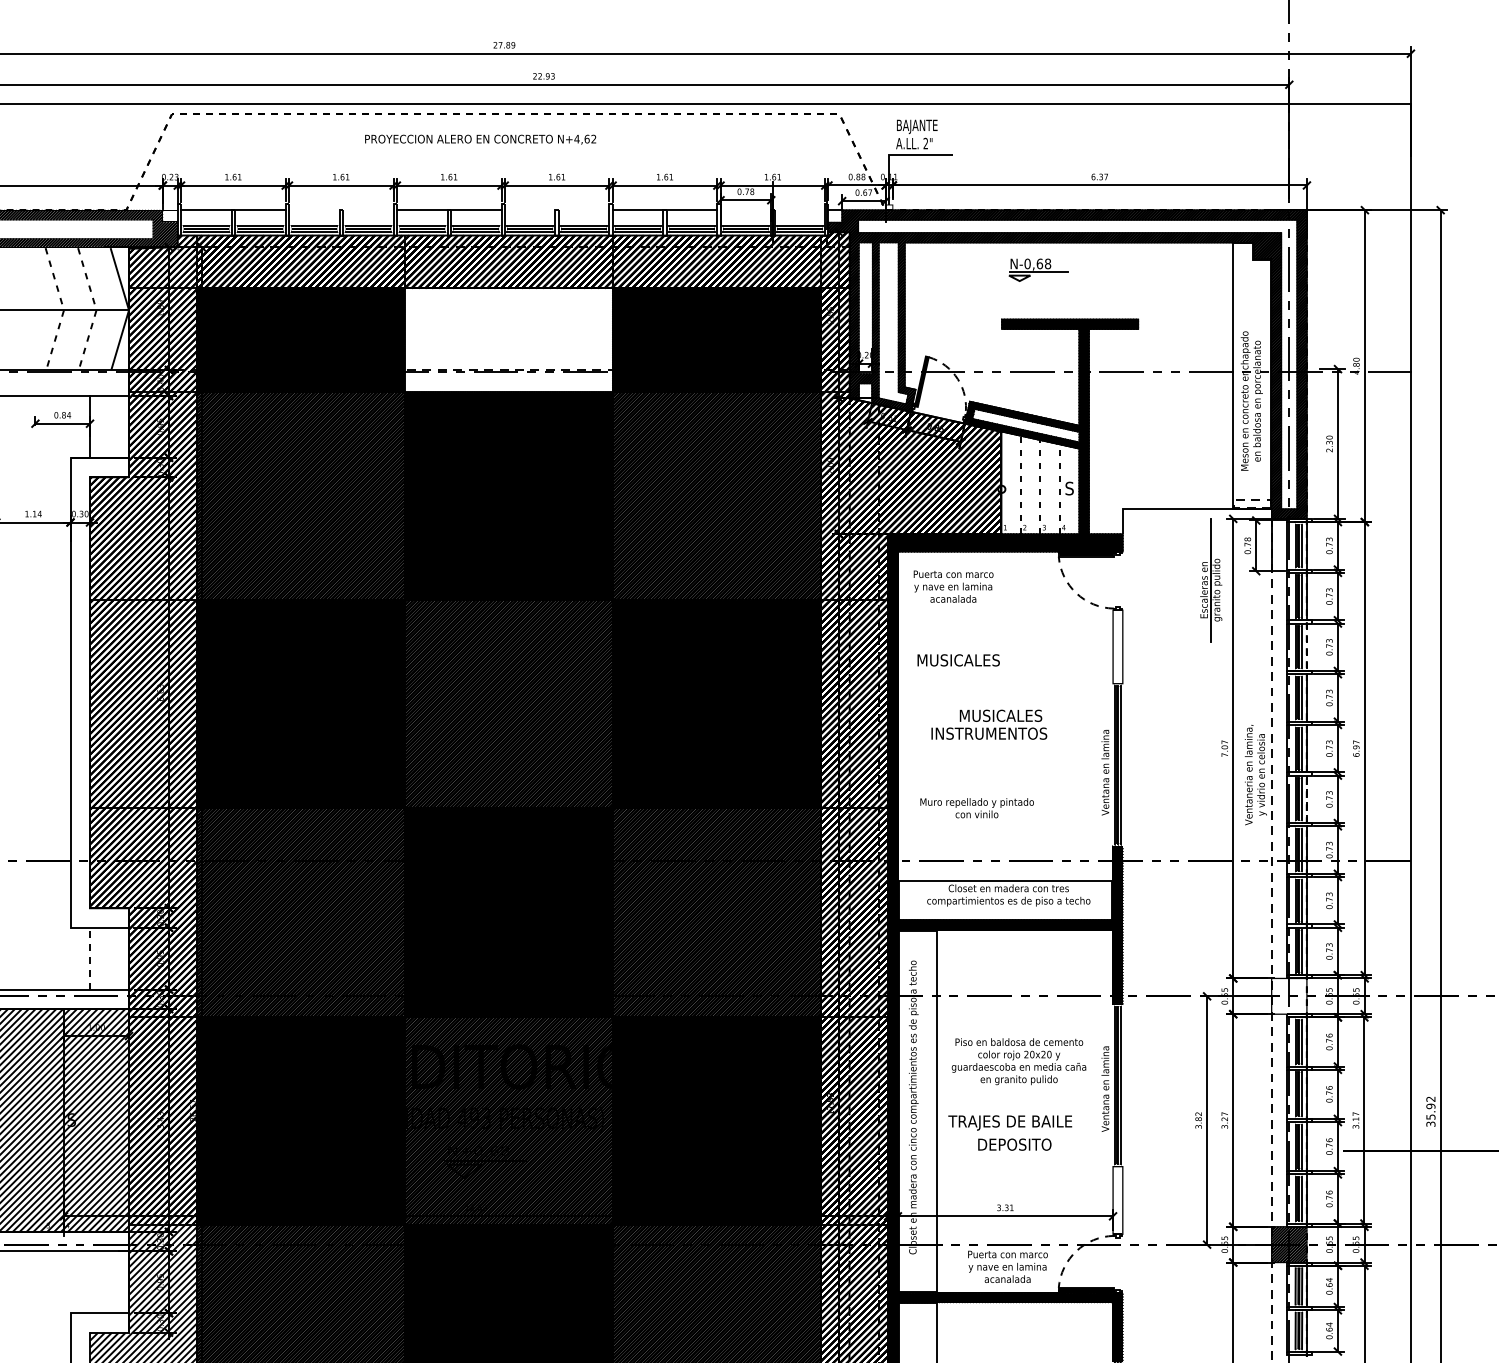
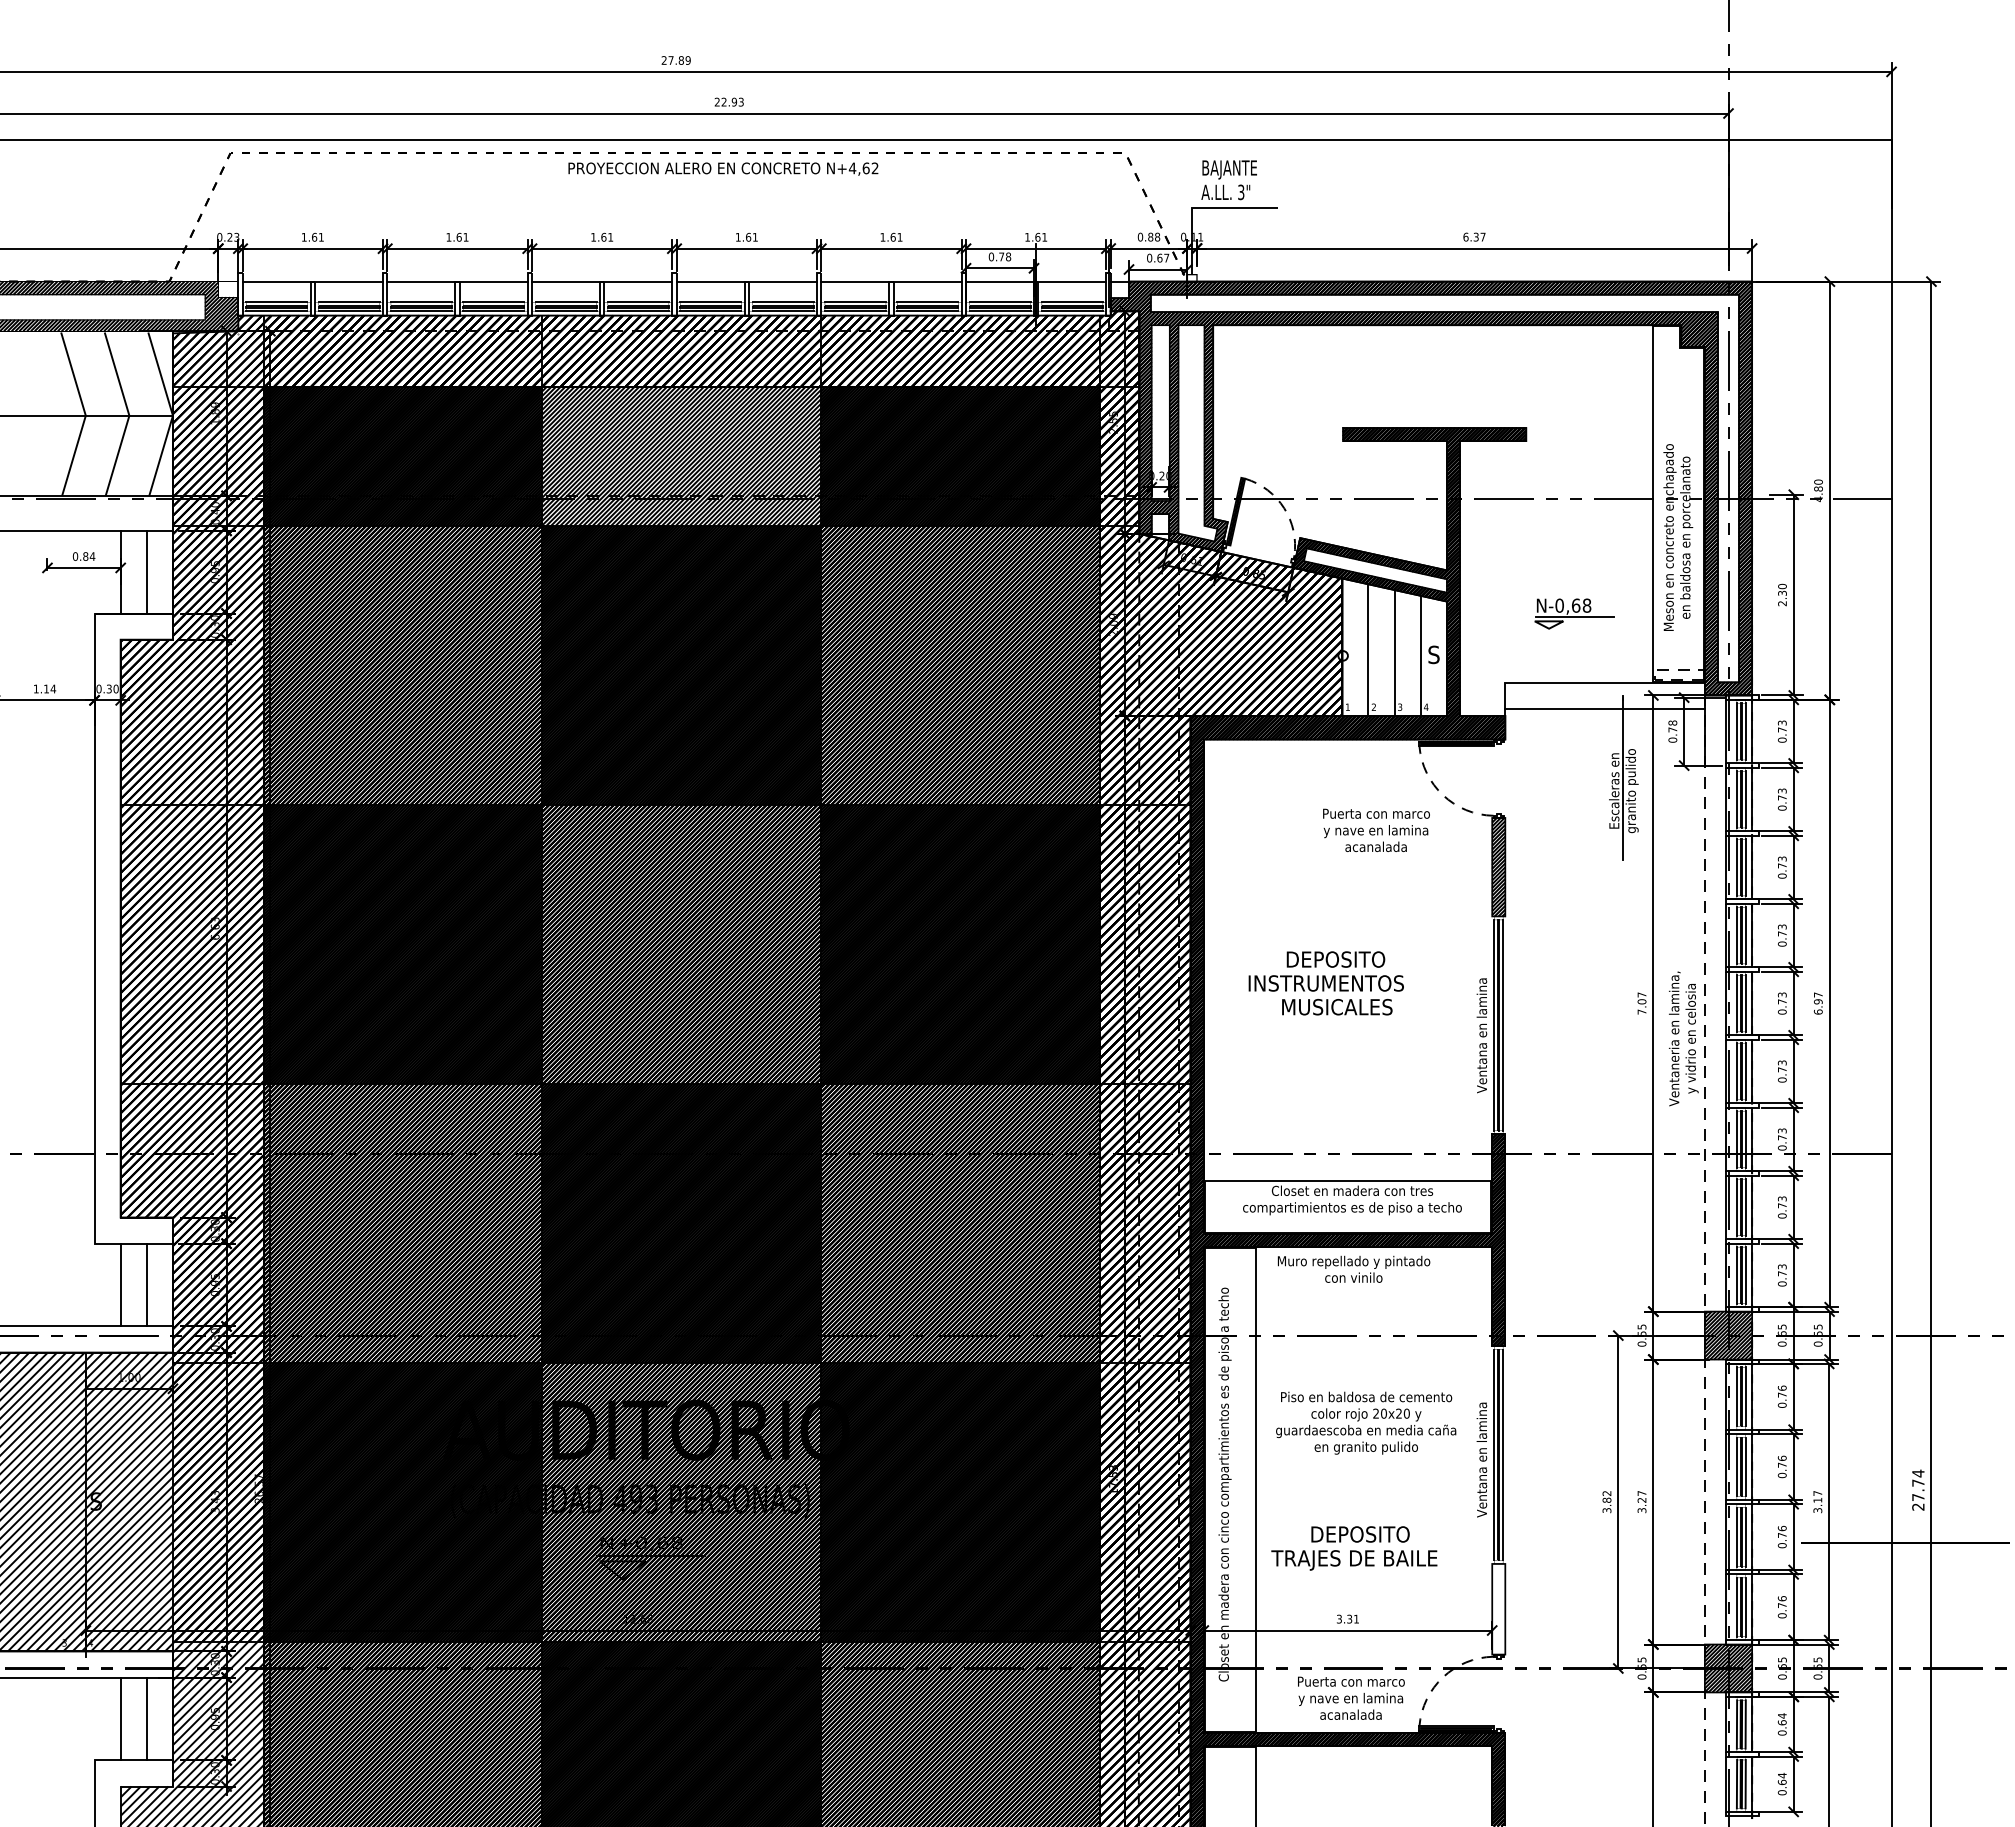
text: (480, 139) -> (723, 168), moved
text: (926, 143) -> (1241, 192), 2" -> 3"
line: (341, 210) -> (457, 281), added
line: (556, 210) -> (746, 281), added
line: (773, 210) -> (1036, 281), added
part: (1038, 269) -> (1574, 613), moved
line: (63, 309) -> (85, 414), dashed -> solid
line: (96, 309) -> (129, 414), dashed -> solid
hatch: (508, 340) -> (681, 456), added
line: (109, 426) -> (146, 571), added
line: (1020, 485) -> (1368, 650), dashed -> solid
line: (1040, 487) -> (1394, 653), dashed -> solid
line: (1059, 489) -> (1420, 655), dashed -> solid
line: (1196, 529) -> (1604, 709), added
text: (953, 586) -> (1376, 829), moved
hatch: (1117, 646) -> (1498, 866), added
line: (1307, 647) -> (1752, 867), dashed -> solid
text: (958, 660) -> (1337, 1007), moved
text: (1001, 715) -> (1342, 959), MUSICALES -> DEPOSITO
line: (1307, 799) -> (1752, 1071), dashed -> solid
text: (976, 807) -> (1353, 1268), moved
line: (89, 958) -> (120, 1284), dashed -> solid
line: (109, 958) -> (146, 1284), added
hatch: (1289, 996) -> (1728, 1335), added
text: (1431, 1111) -> (1918, 1489), 35.92 -> 27.74
text: (1010, 1123) -> (1354, 1560), moved
line: (89, 1281) -> (120, 1718), added
line: (109, 1281) -> (146, 1718), added

